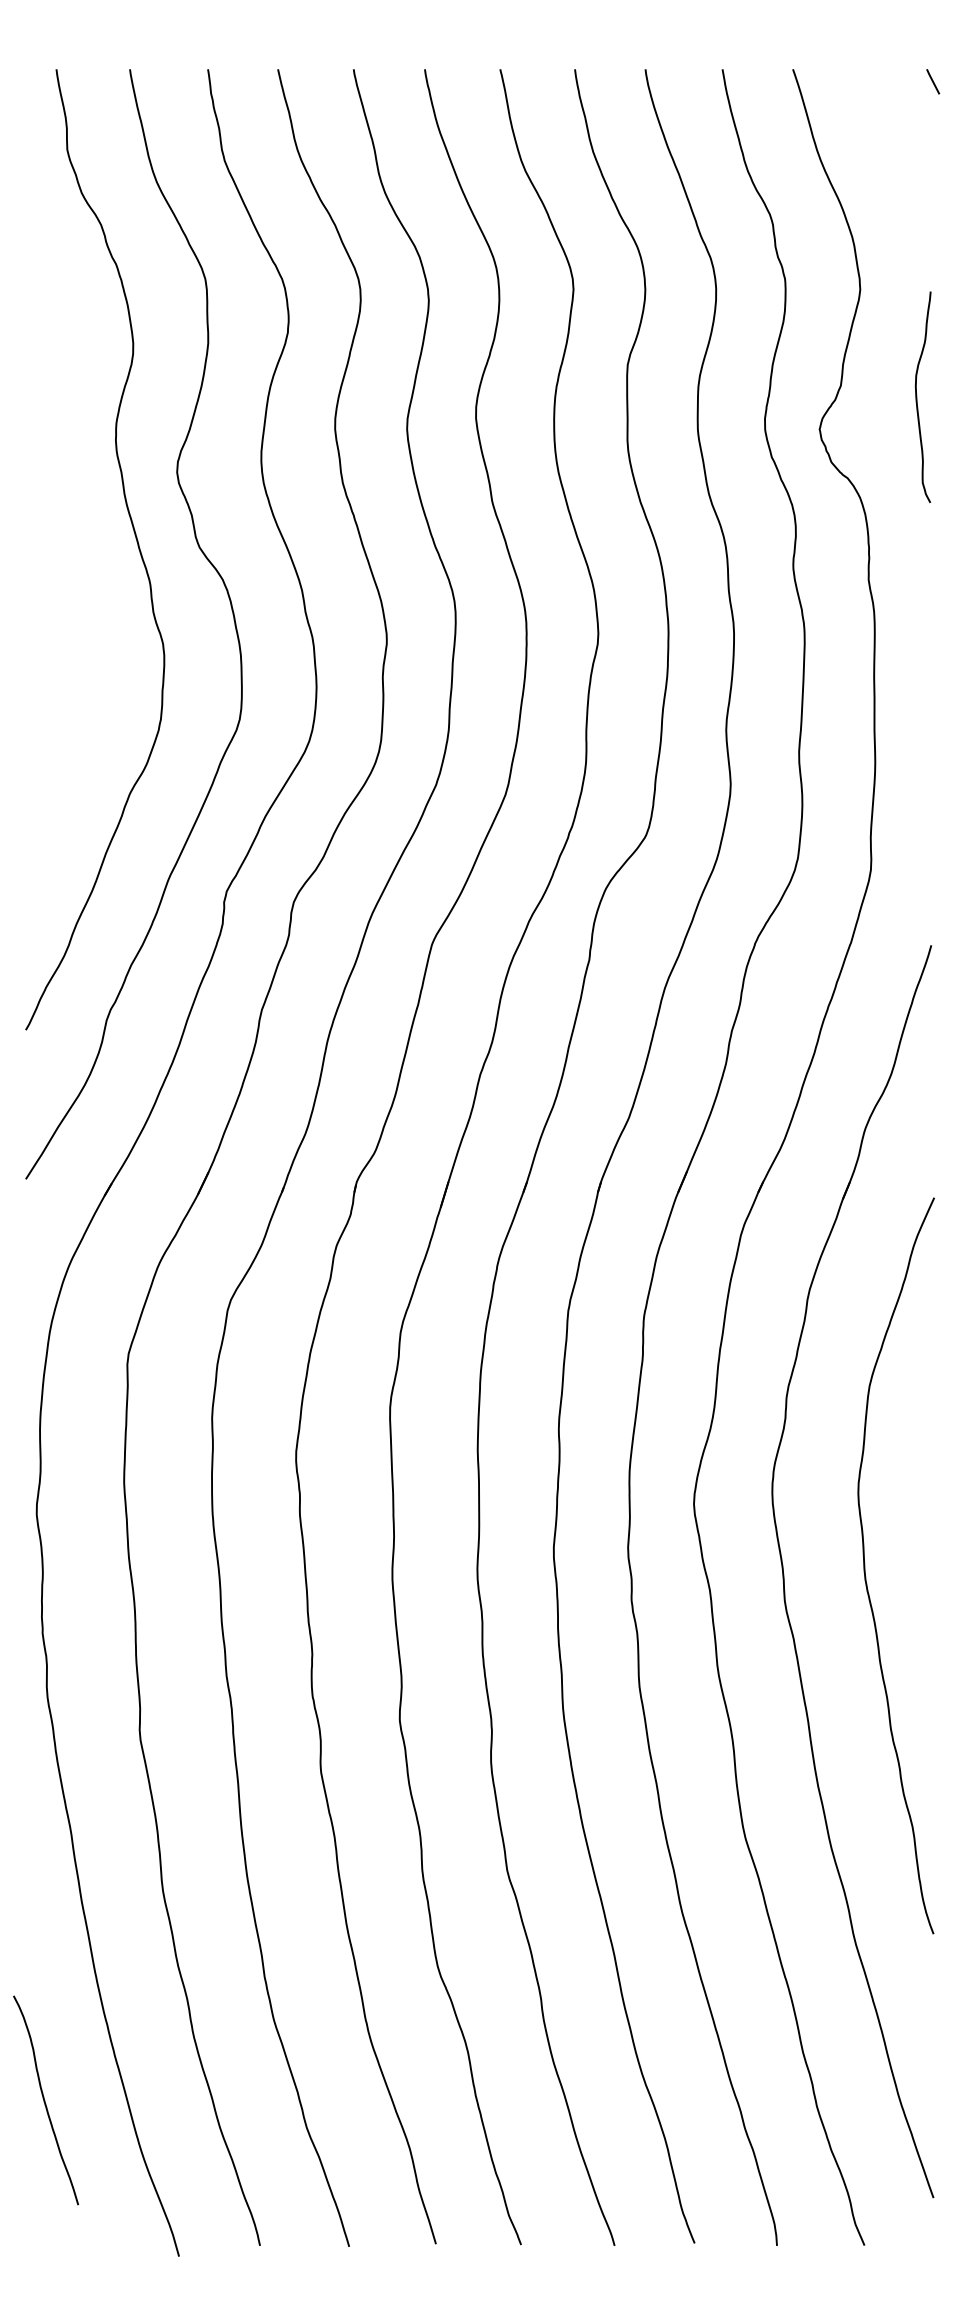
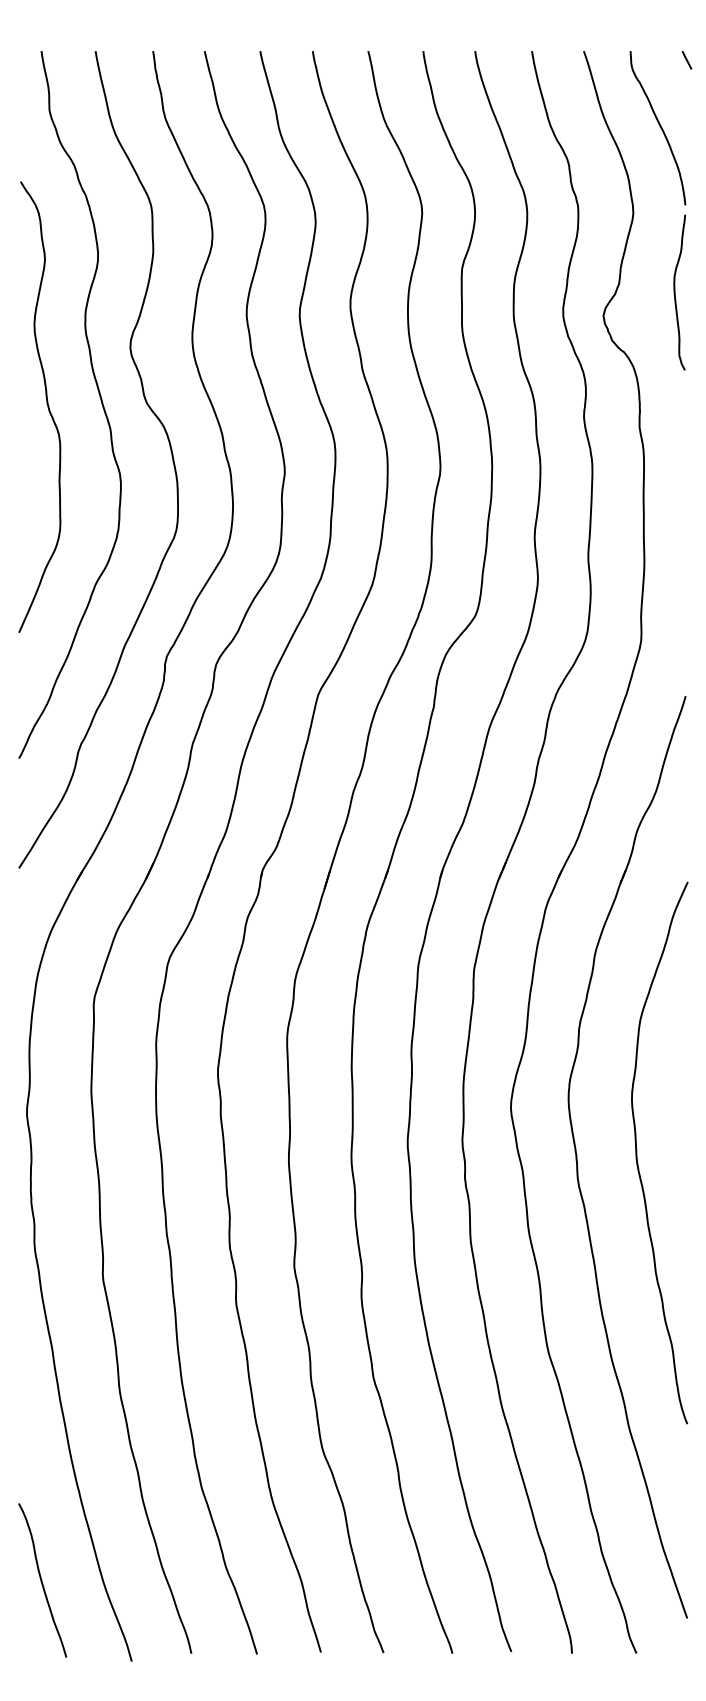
curve: (896, 172) -> (660, 127), added
curve: (63, 548) -> (46, 403), added
curve: (45, 2100) -> (42, 1580), moved

